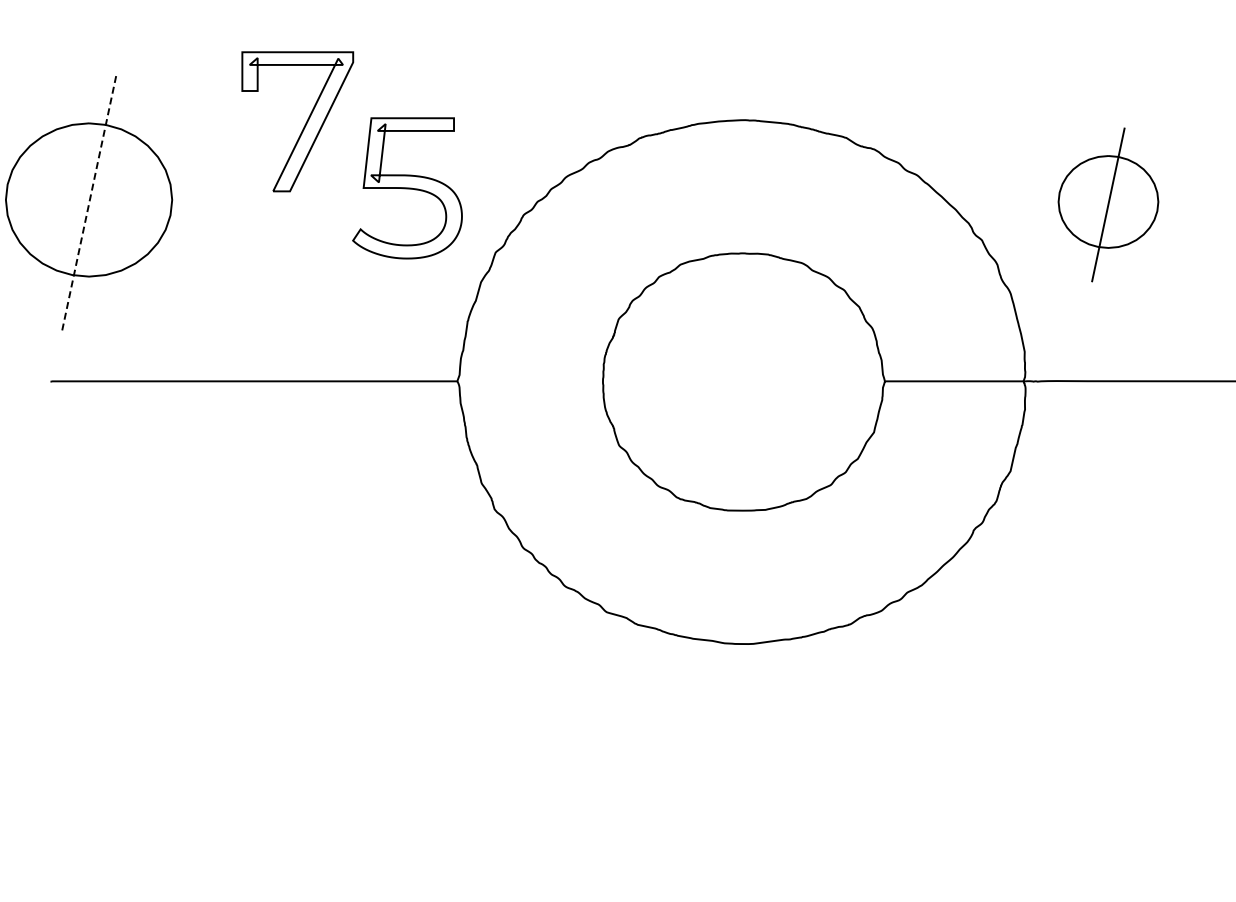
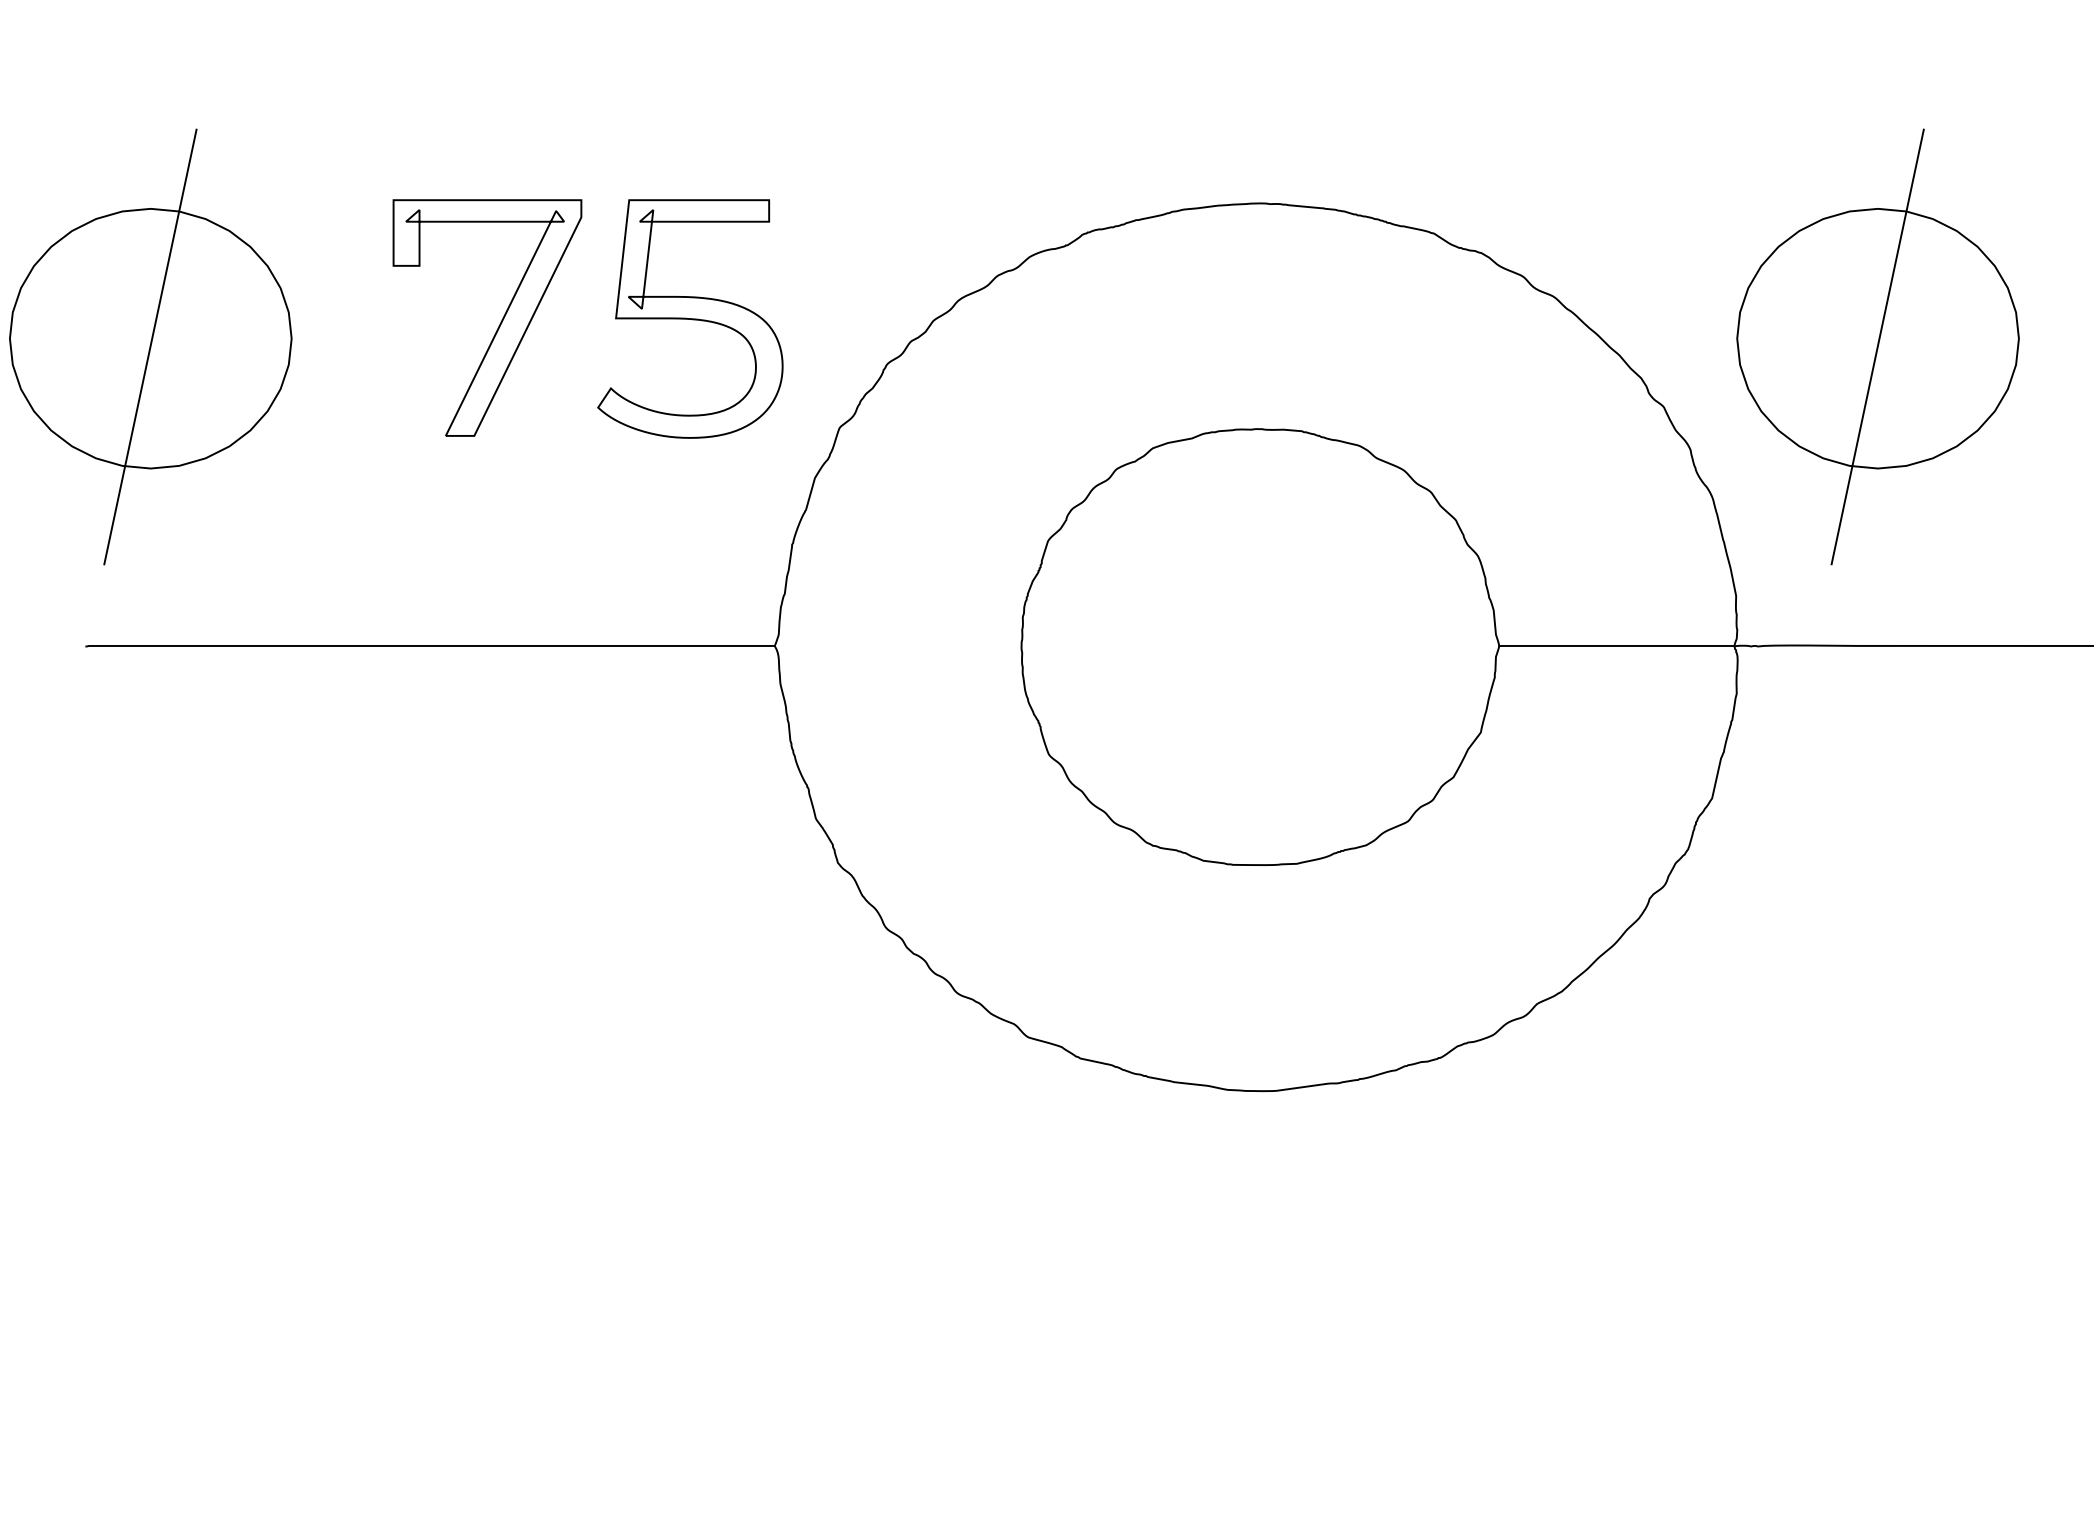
part: (304, 125) -> (498, 324), moved
line: (88, 204) -> (149, 346), dashed -> solid
part: (1108, 204) -> (1878, 346), size x1.67

